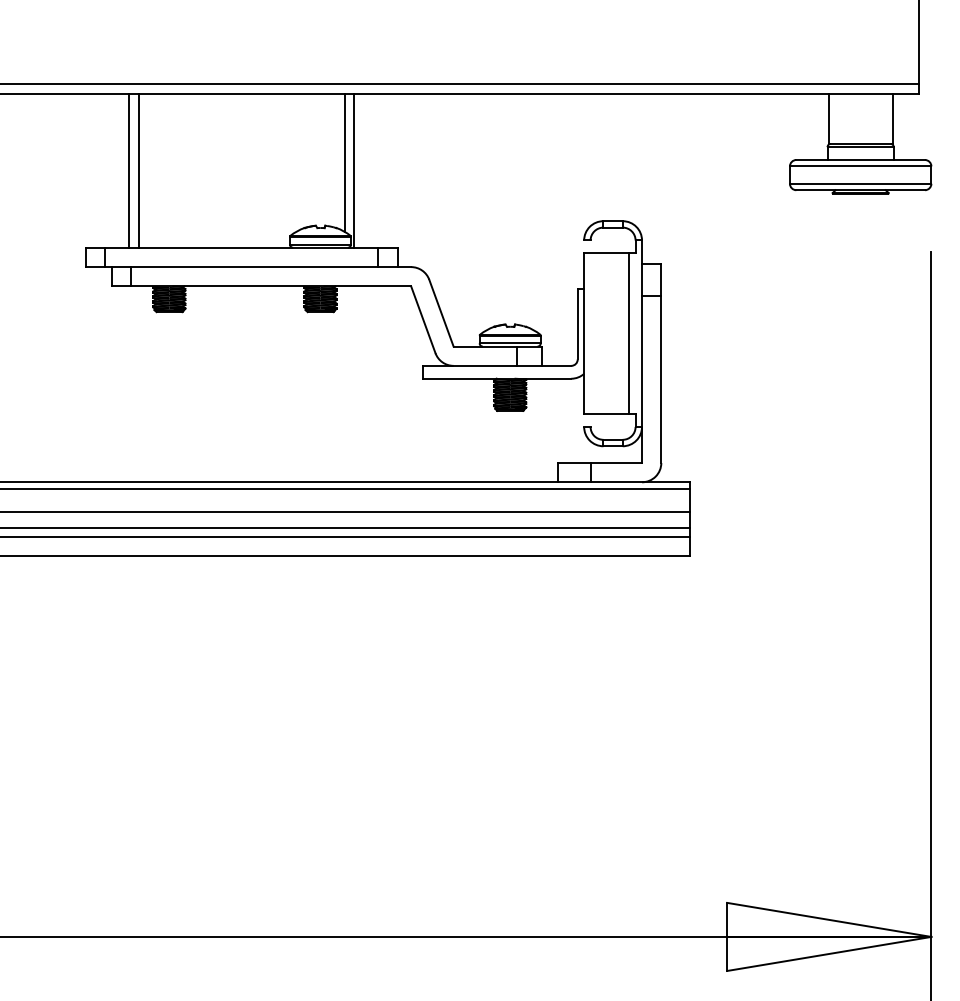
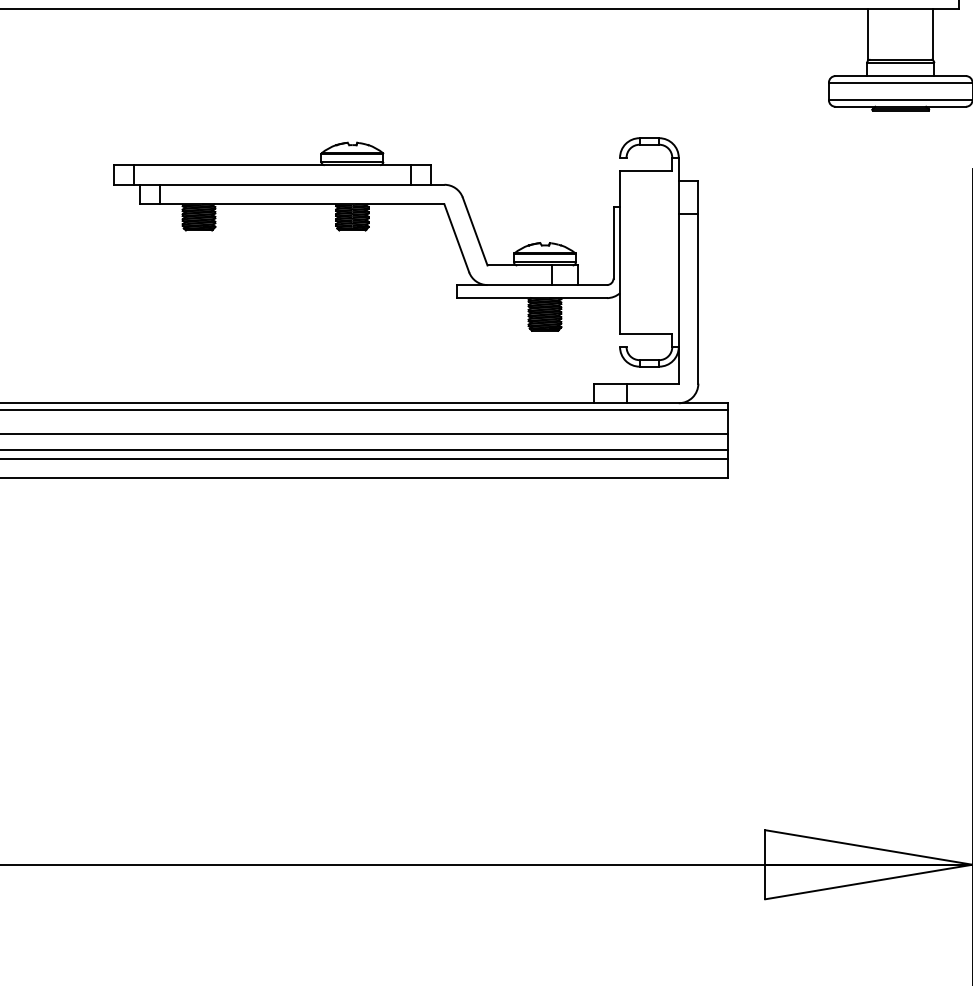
line: (344, 162) -> (376, 78), removed
line: (129, 170) -> (158, 86), removed
line: (138, 170) -> (167, 86), removed
line: (354, 170) -> (386, 86), removed
line: (629, 333) -> (666, 252), removed

